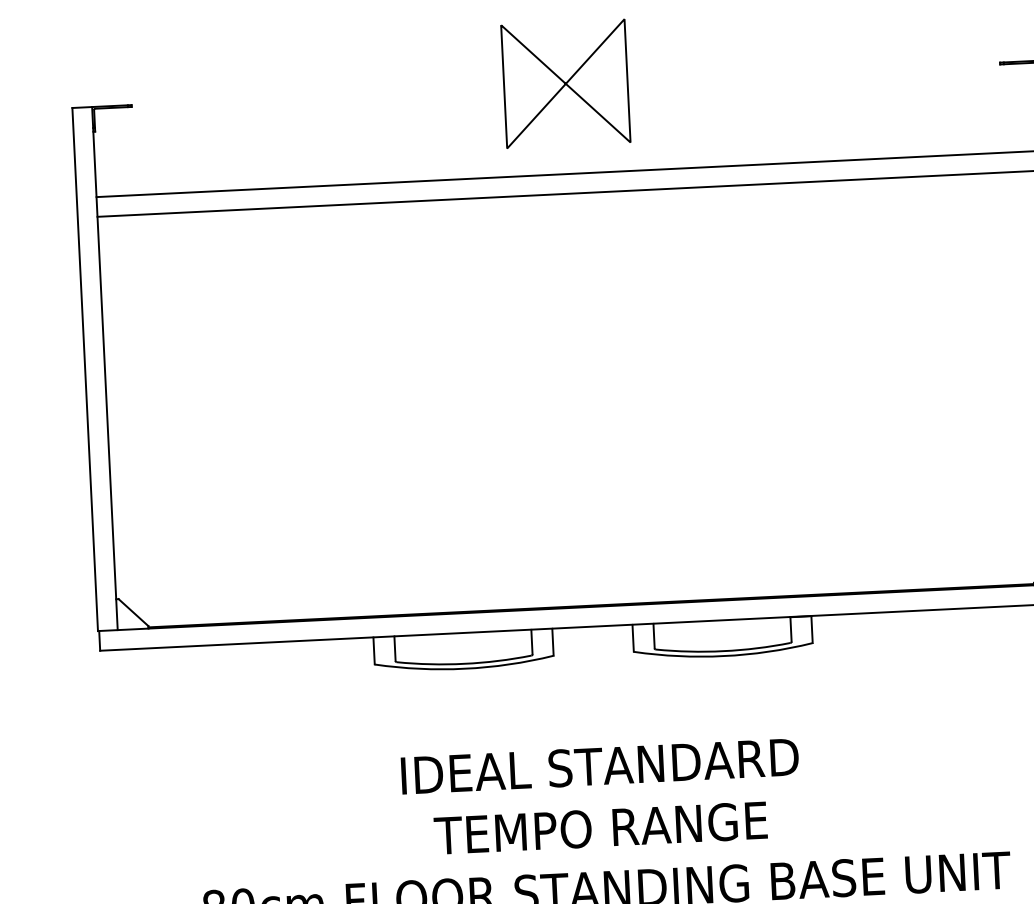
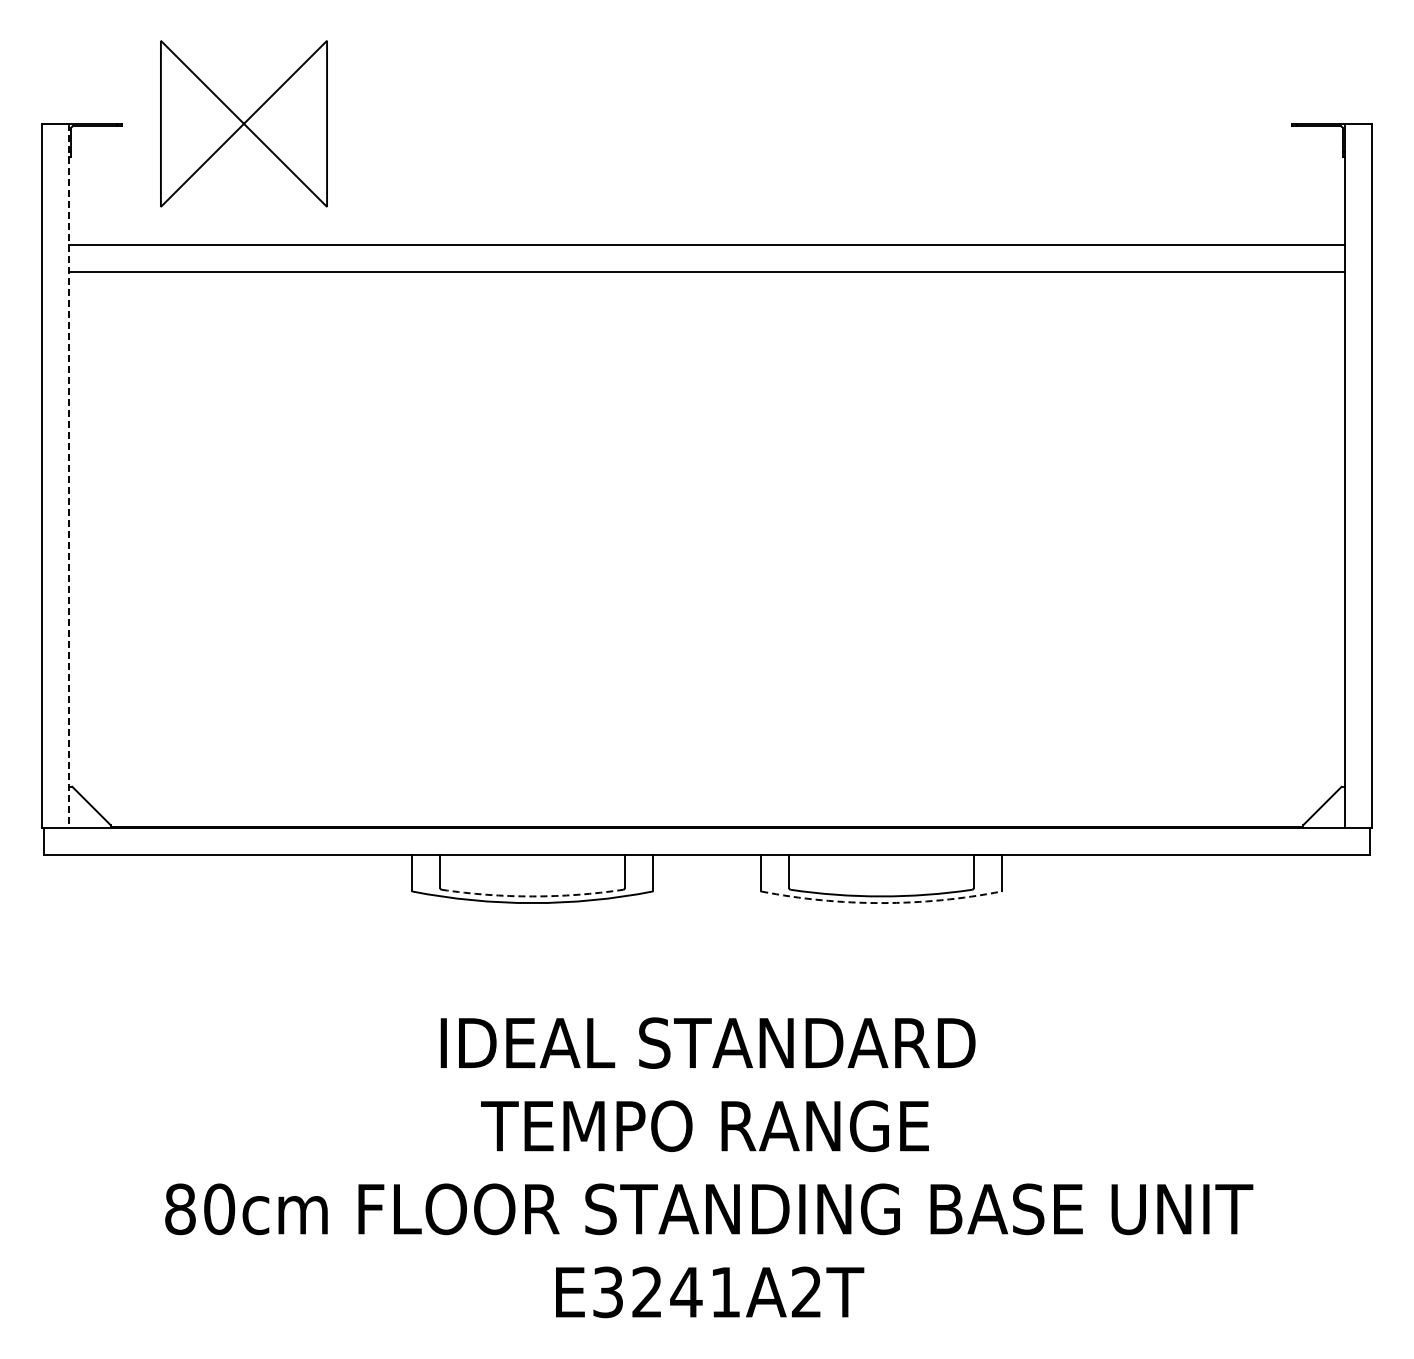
part: (565, 83) -> (243, 123), moved
line: (105, 368) -> (69, 476), solid -> dashed
arc: (723, 656) -> (881, 903), solid -> dashed
arc: (464, 663) -> (532, 896), solid -> dashed

